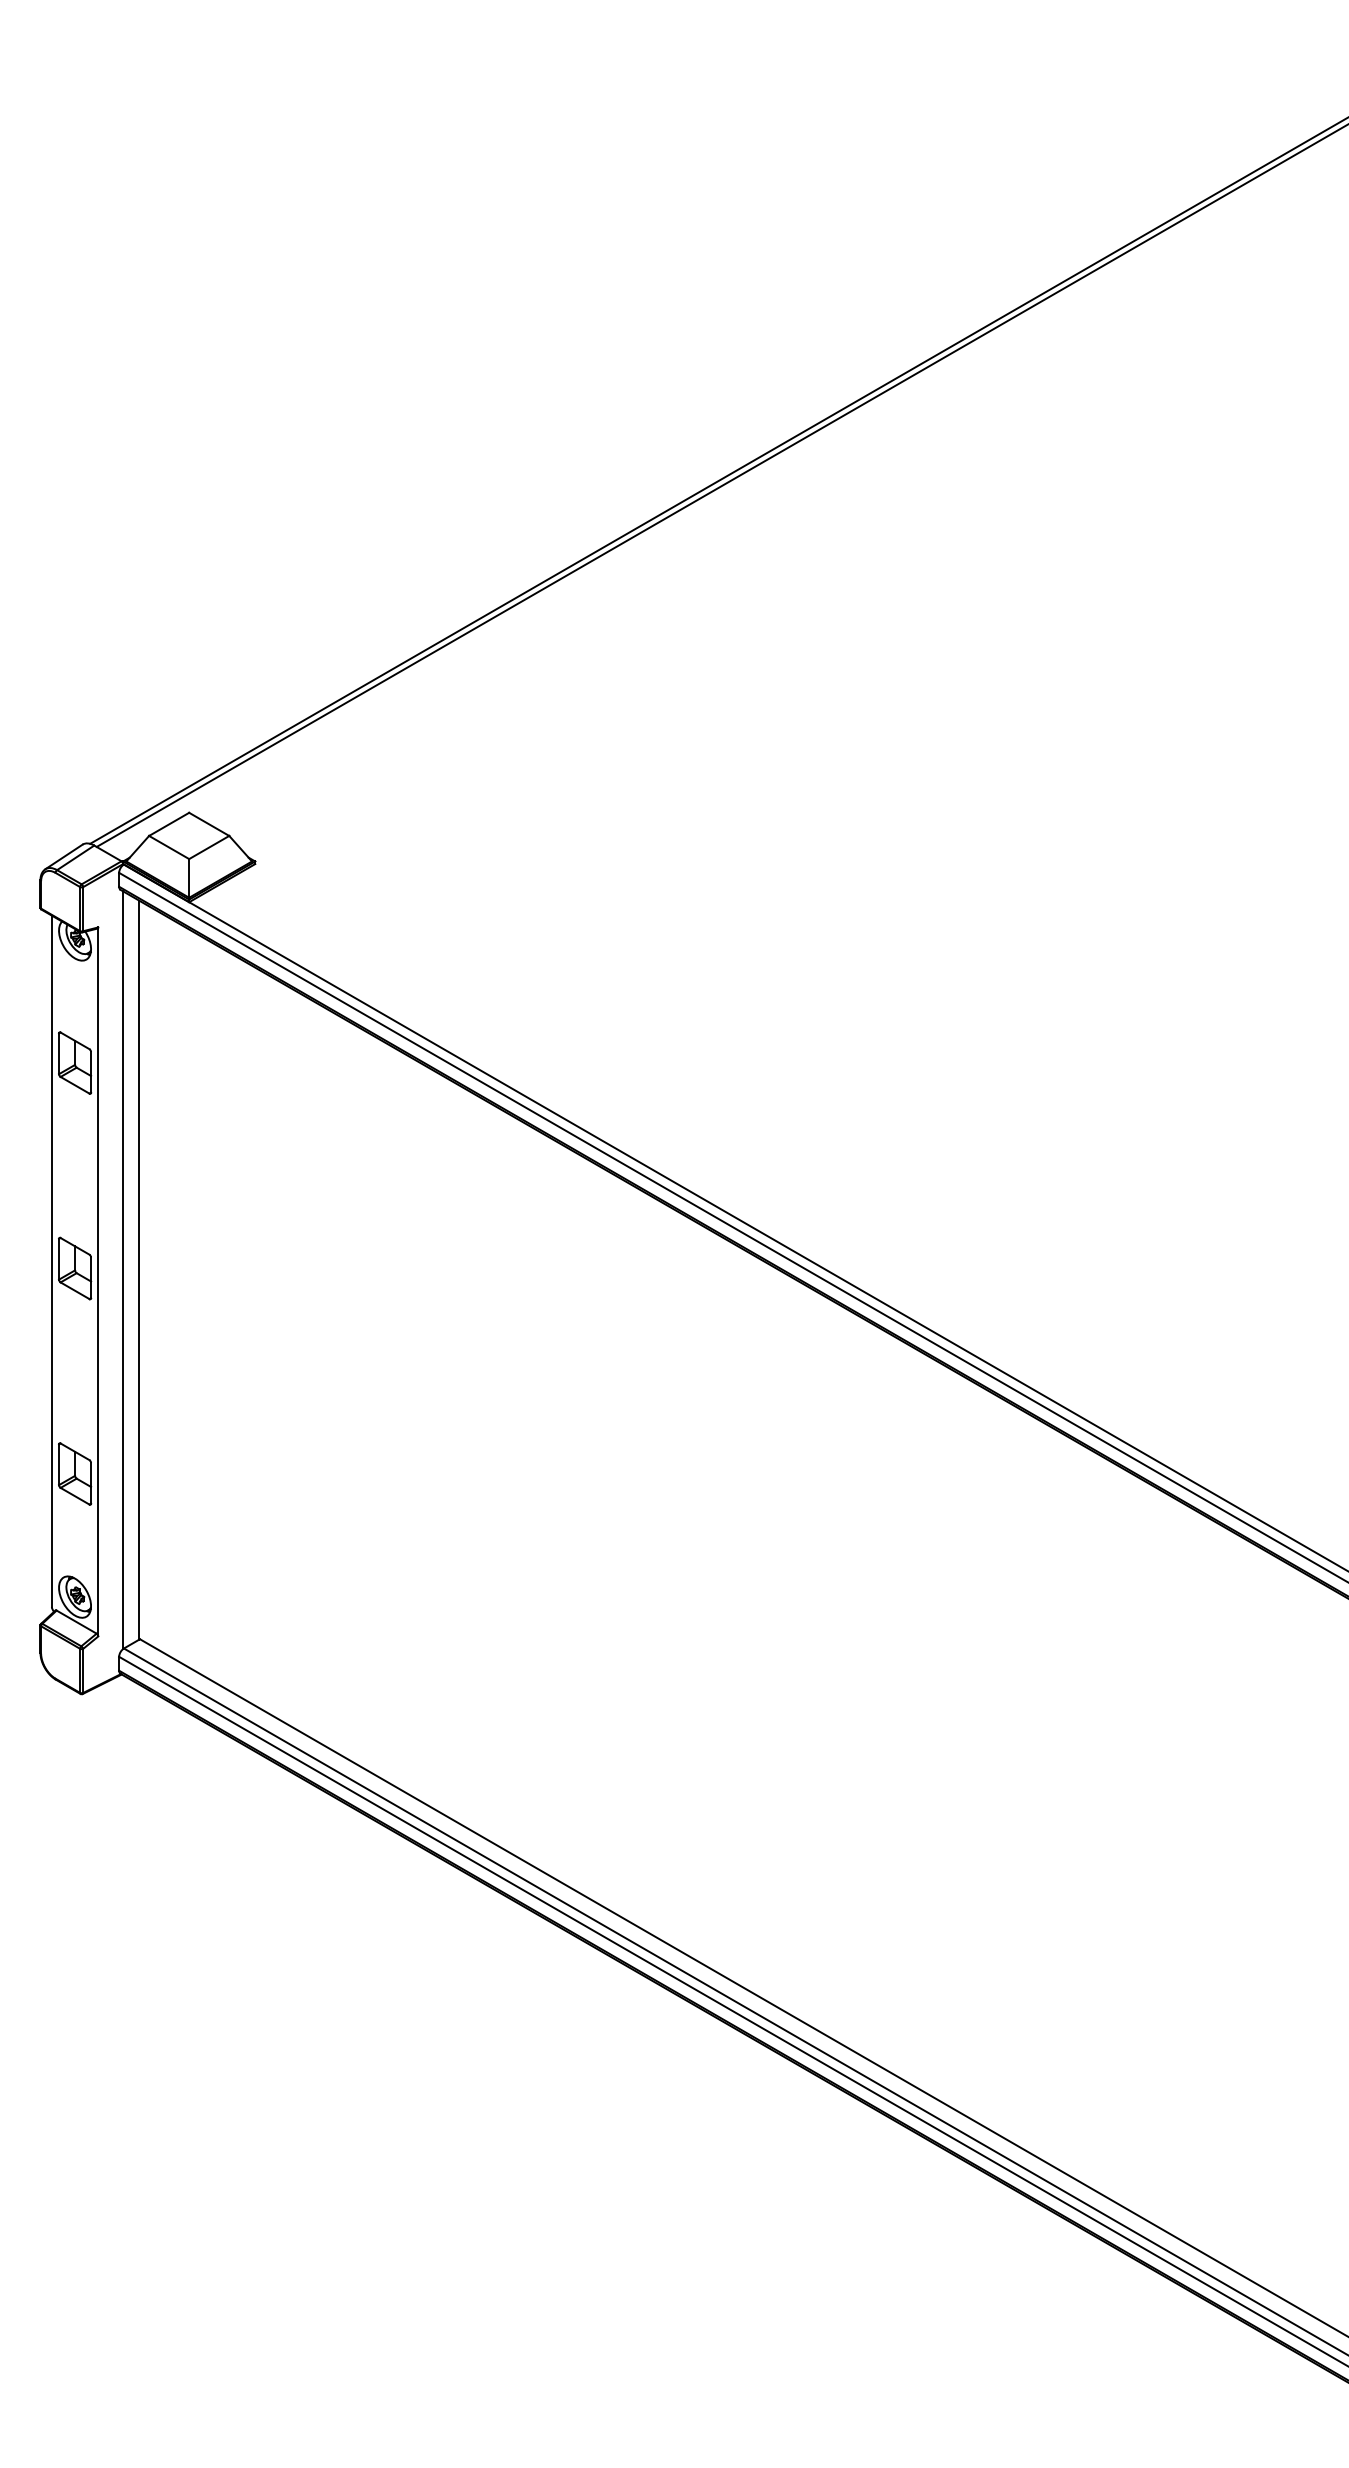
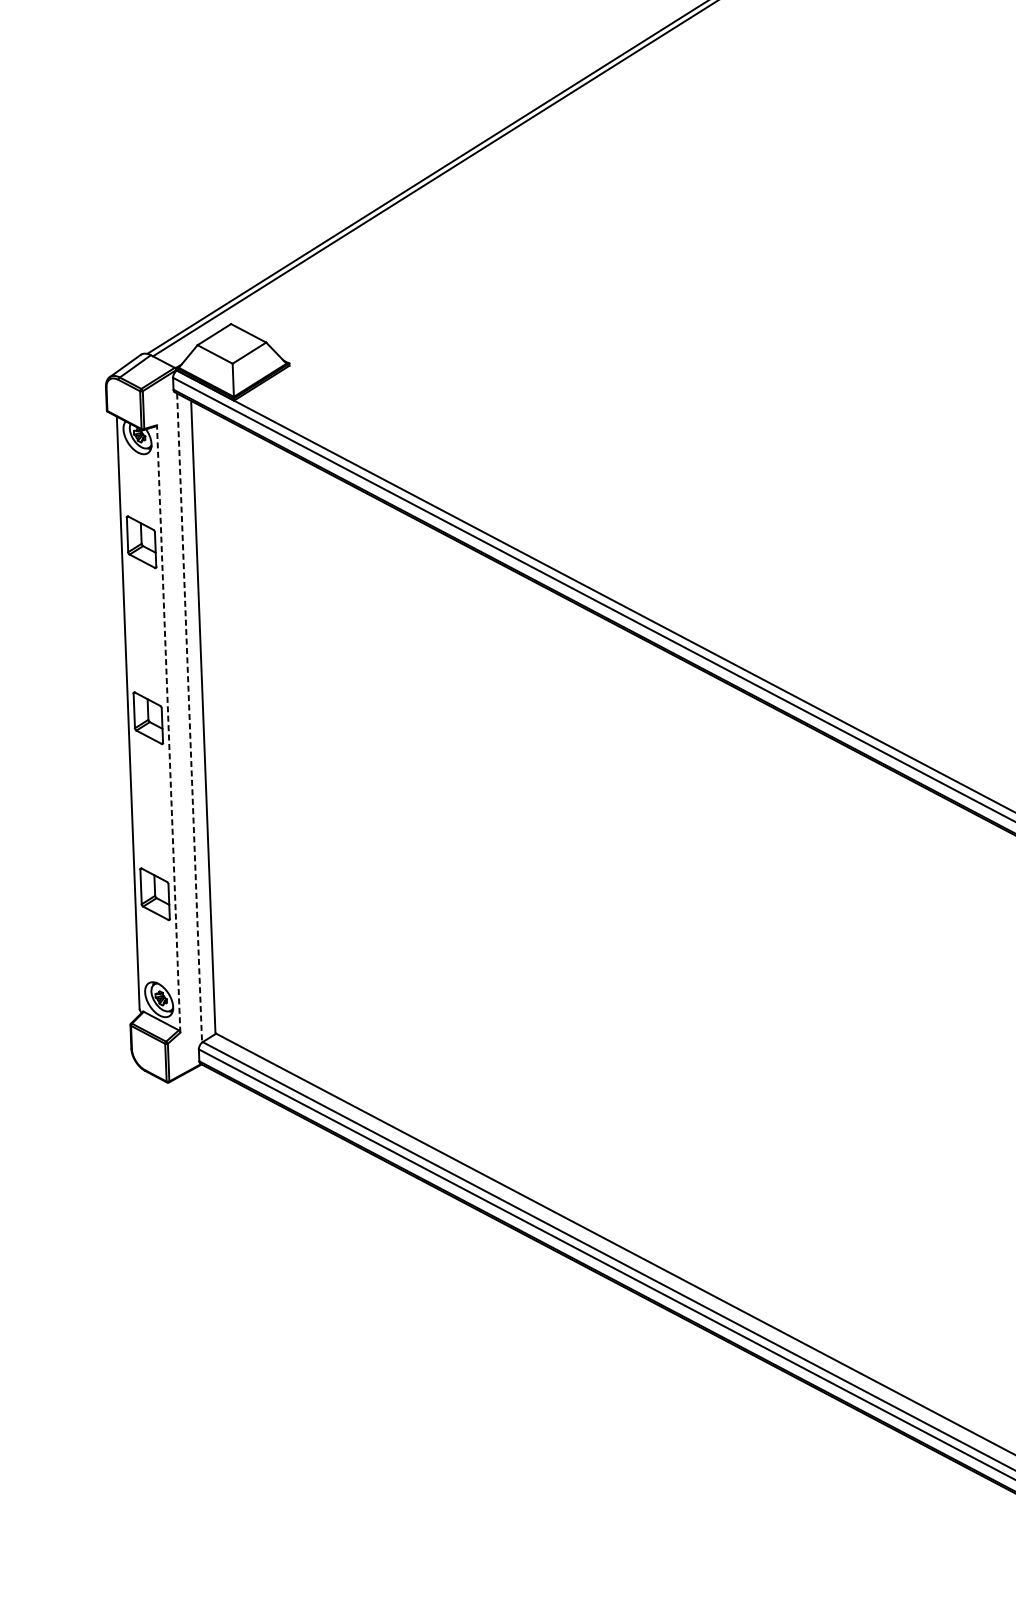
line: (123, 1270) -> (189, 718), solid -> dashed
line: (98, 1281) -> (168, 728), solid -> dashed

